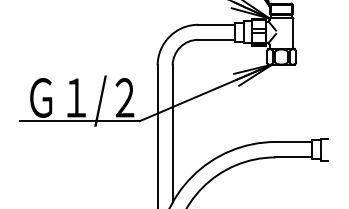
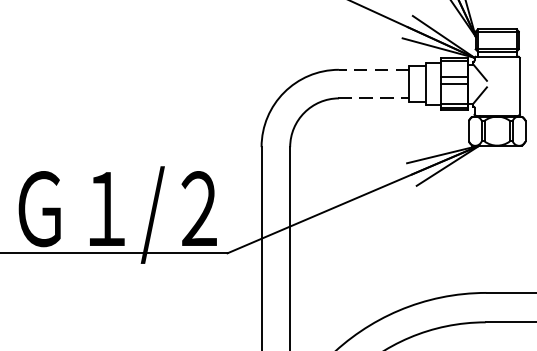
line: (216, 24) -> (373, 69), solid -> dashed
line: (216, 39) -> (373, 97), solid -> dashed

